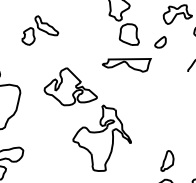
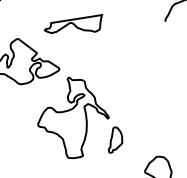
part: (126, 65) -> (73, 27), moved
part: (167, 160) -> (114, 139), moved

